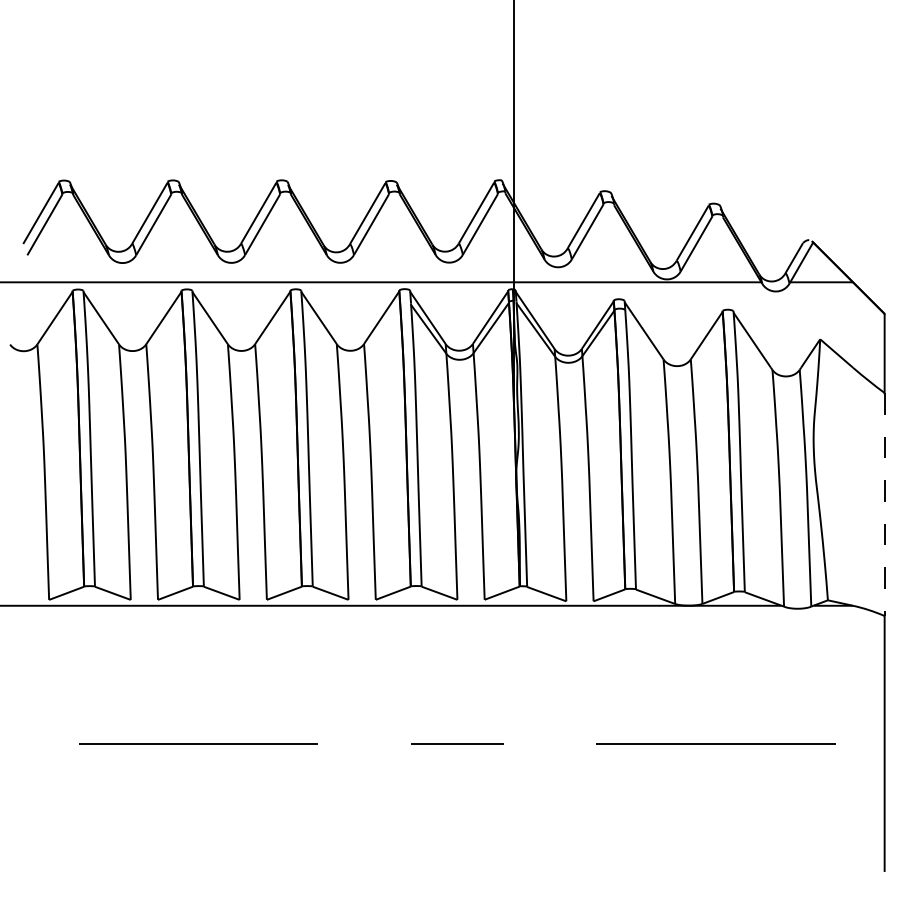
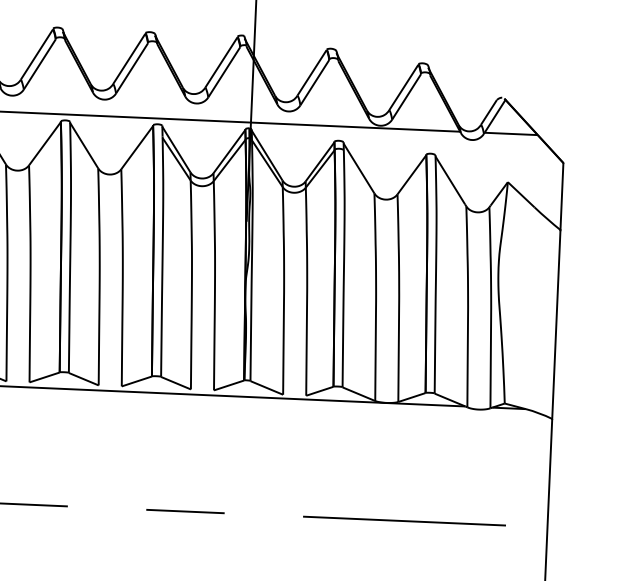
line: (884, 504) -> (556, 324), dashed -> solid

